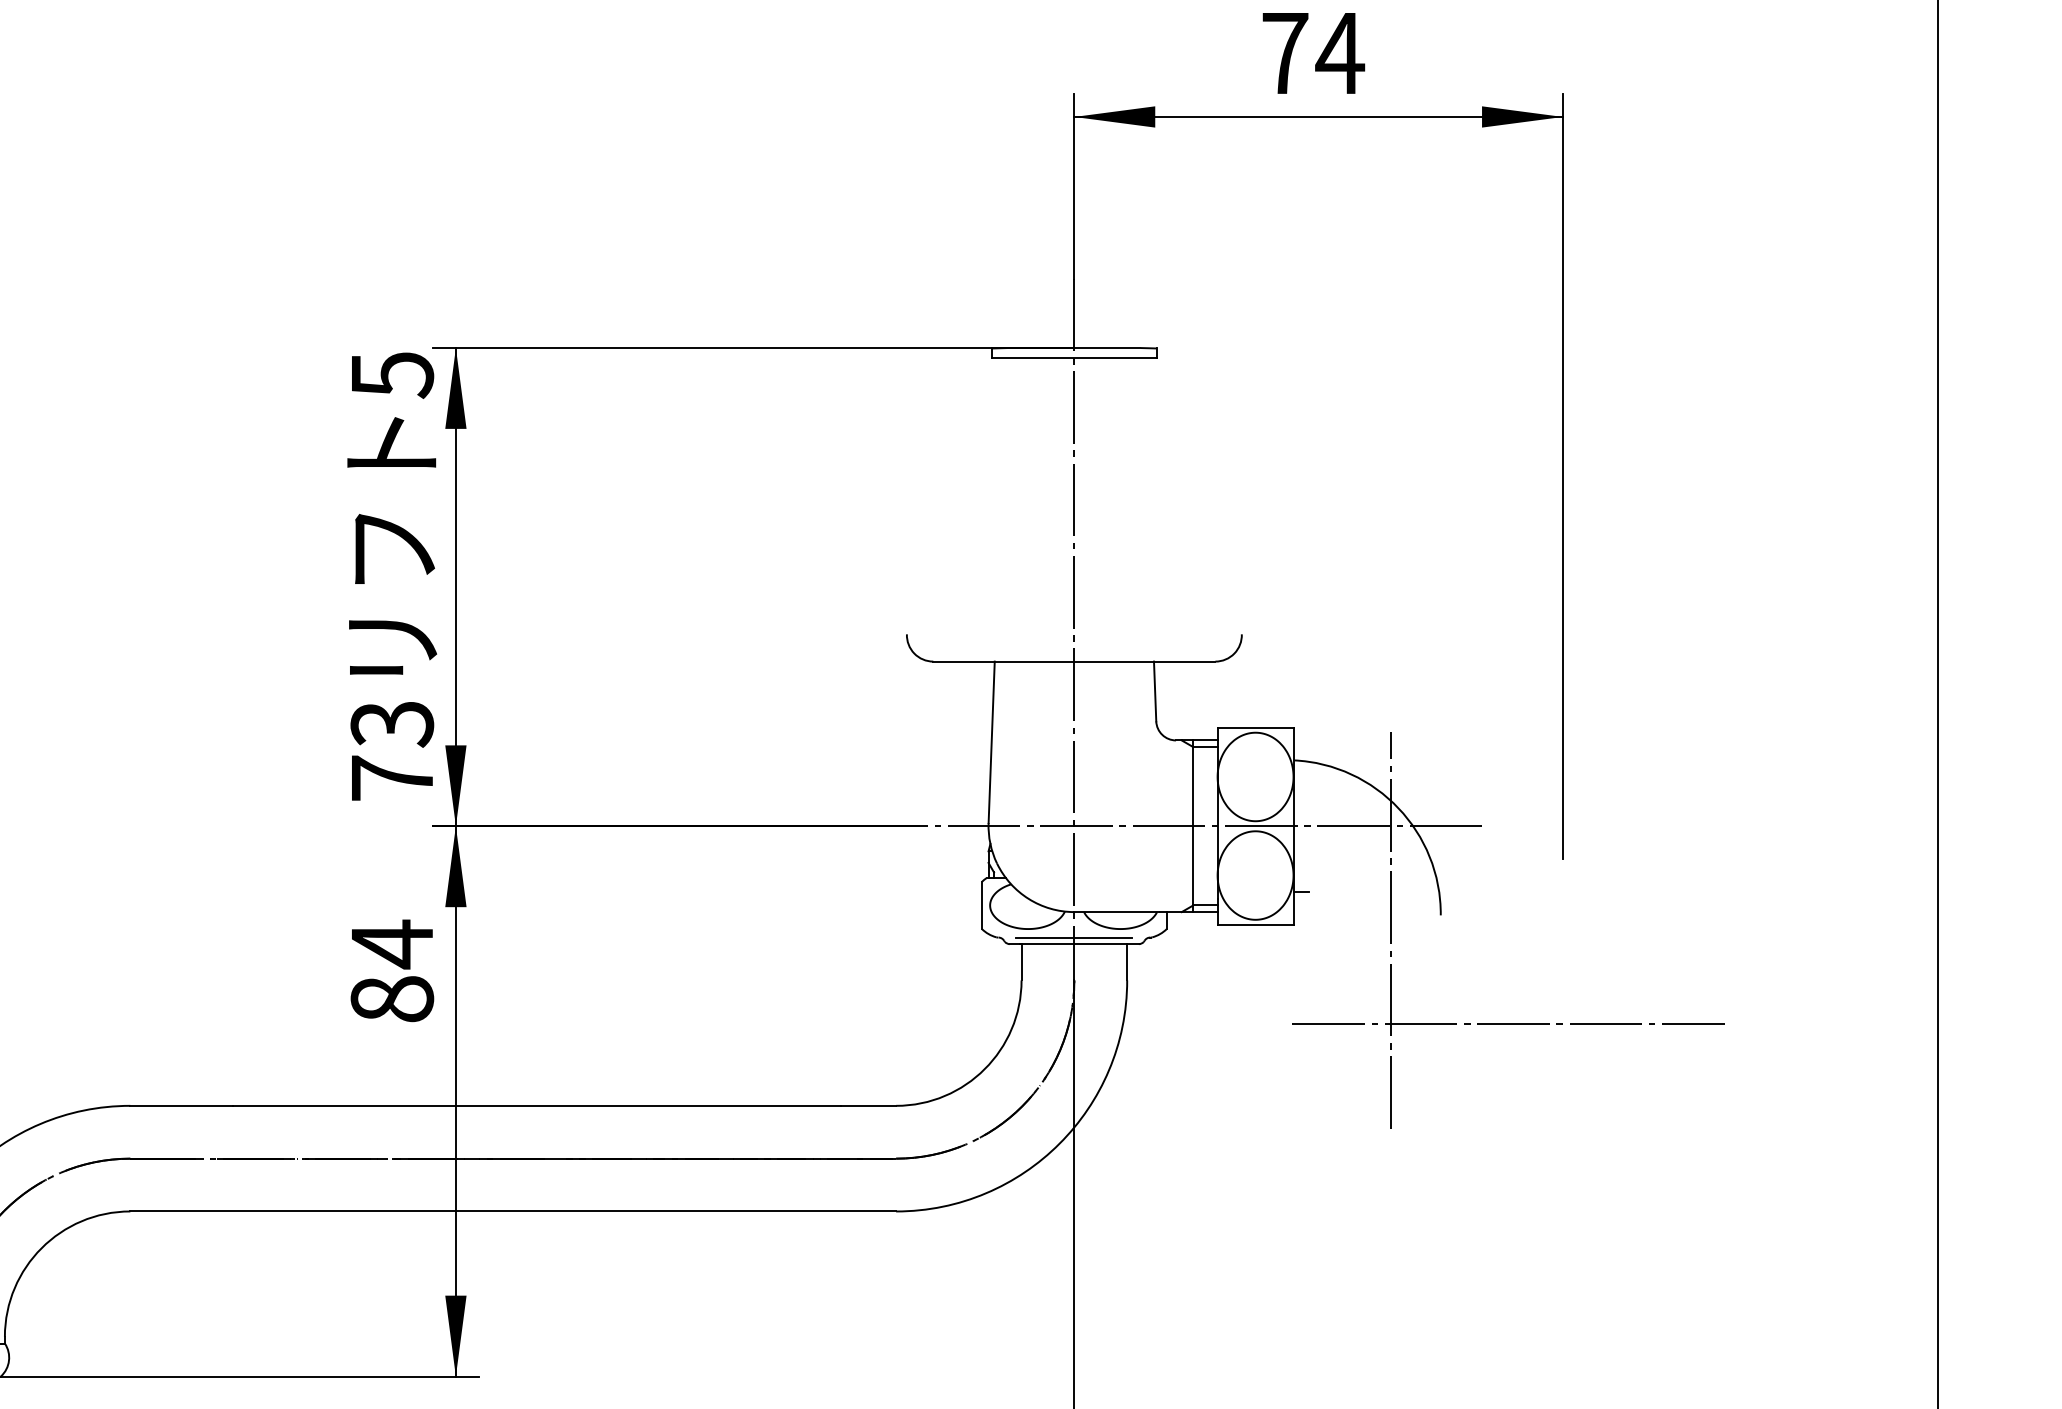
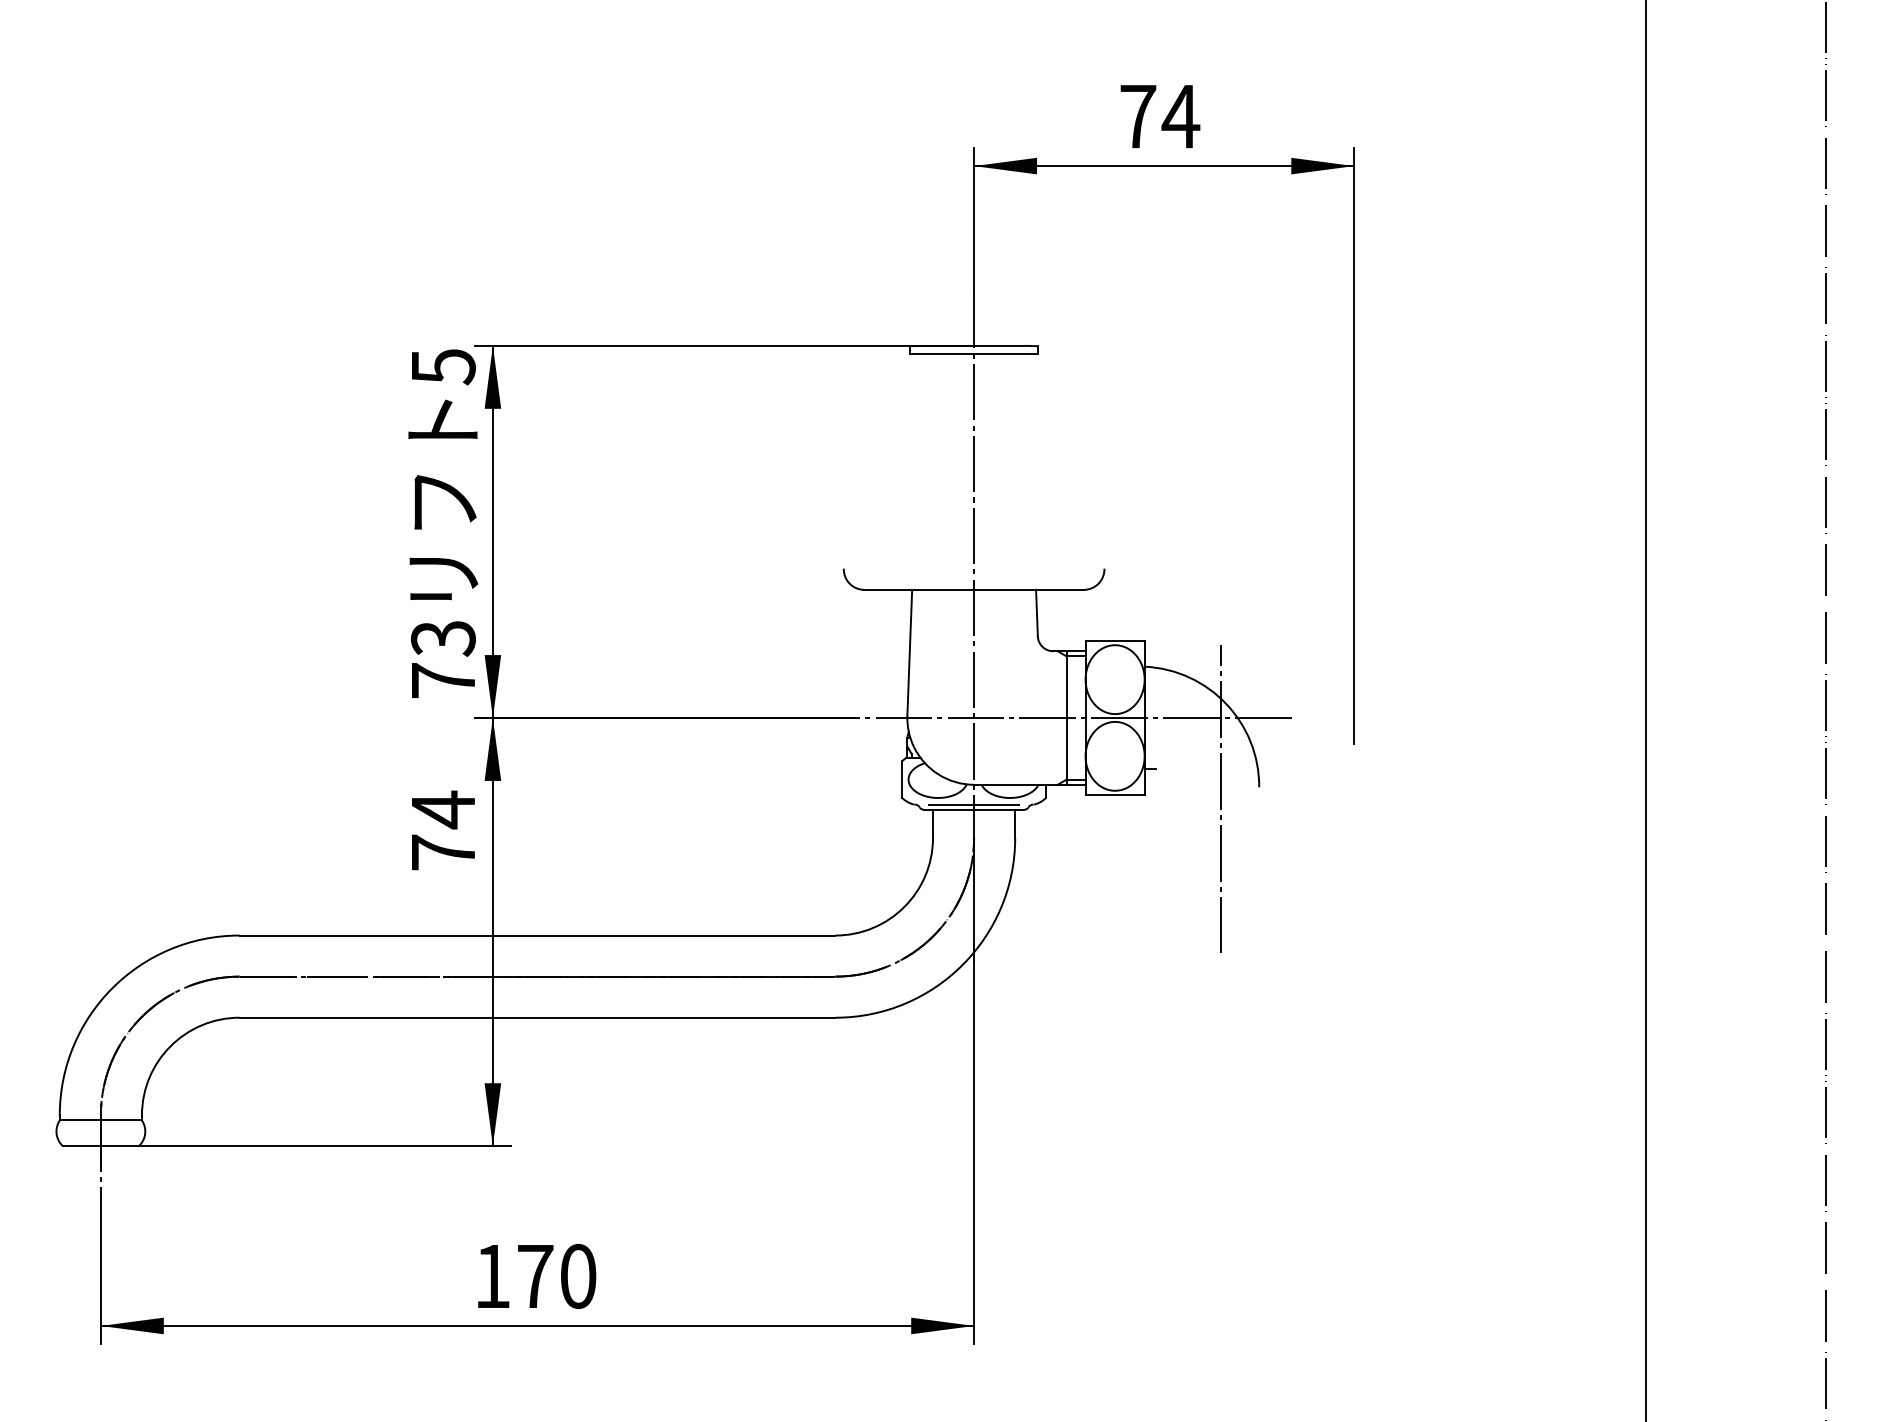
text: (392, 999) -> (443, 852), 84 -> 74
line: (1507, 1024) -> (1311, 872), removed

